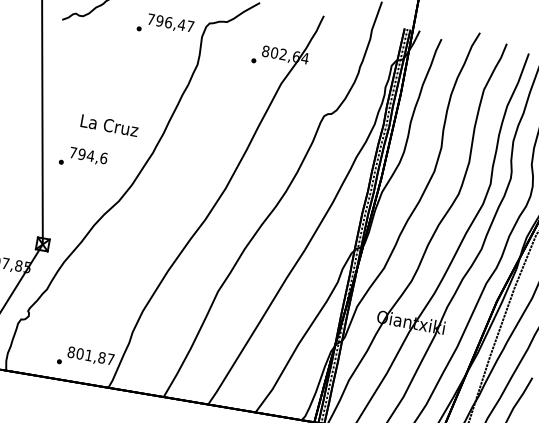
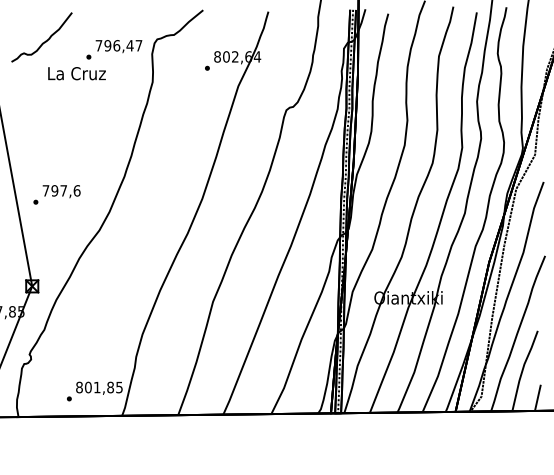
text: (109, 125) -> (76, 73), moved
text: (90, 155) -> (63, 190), 794,6 -> 797,6
text: (110, 359) -> (119, 387), 801,87 -> 801,85

